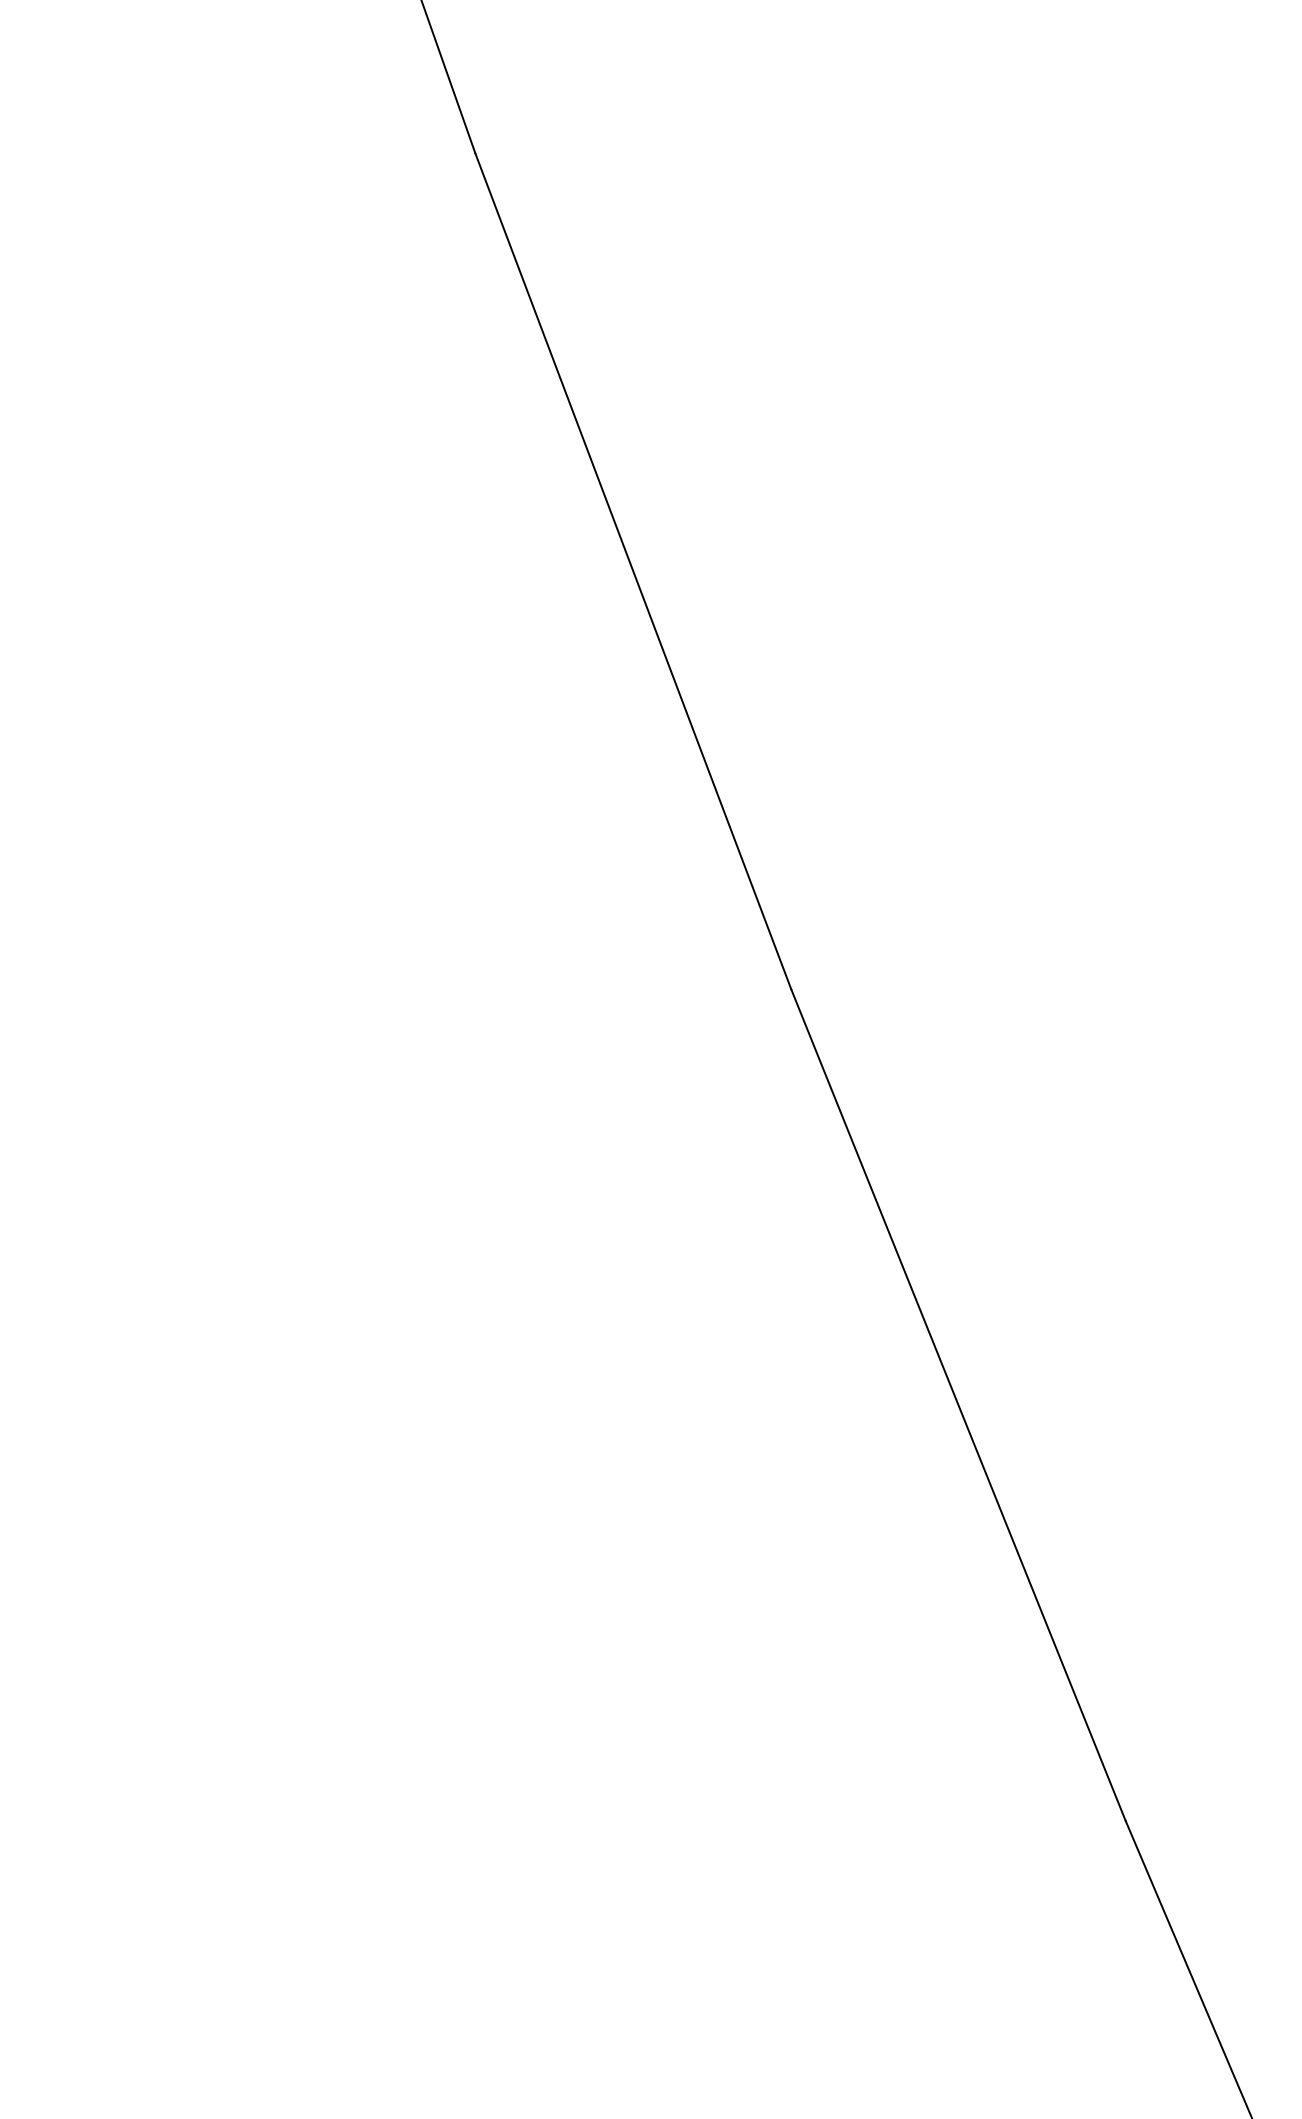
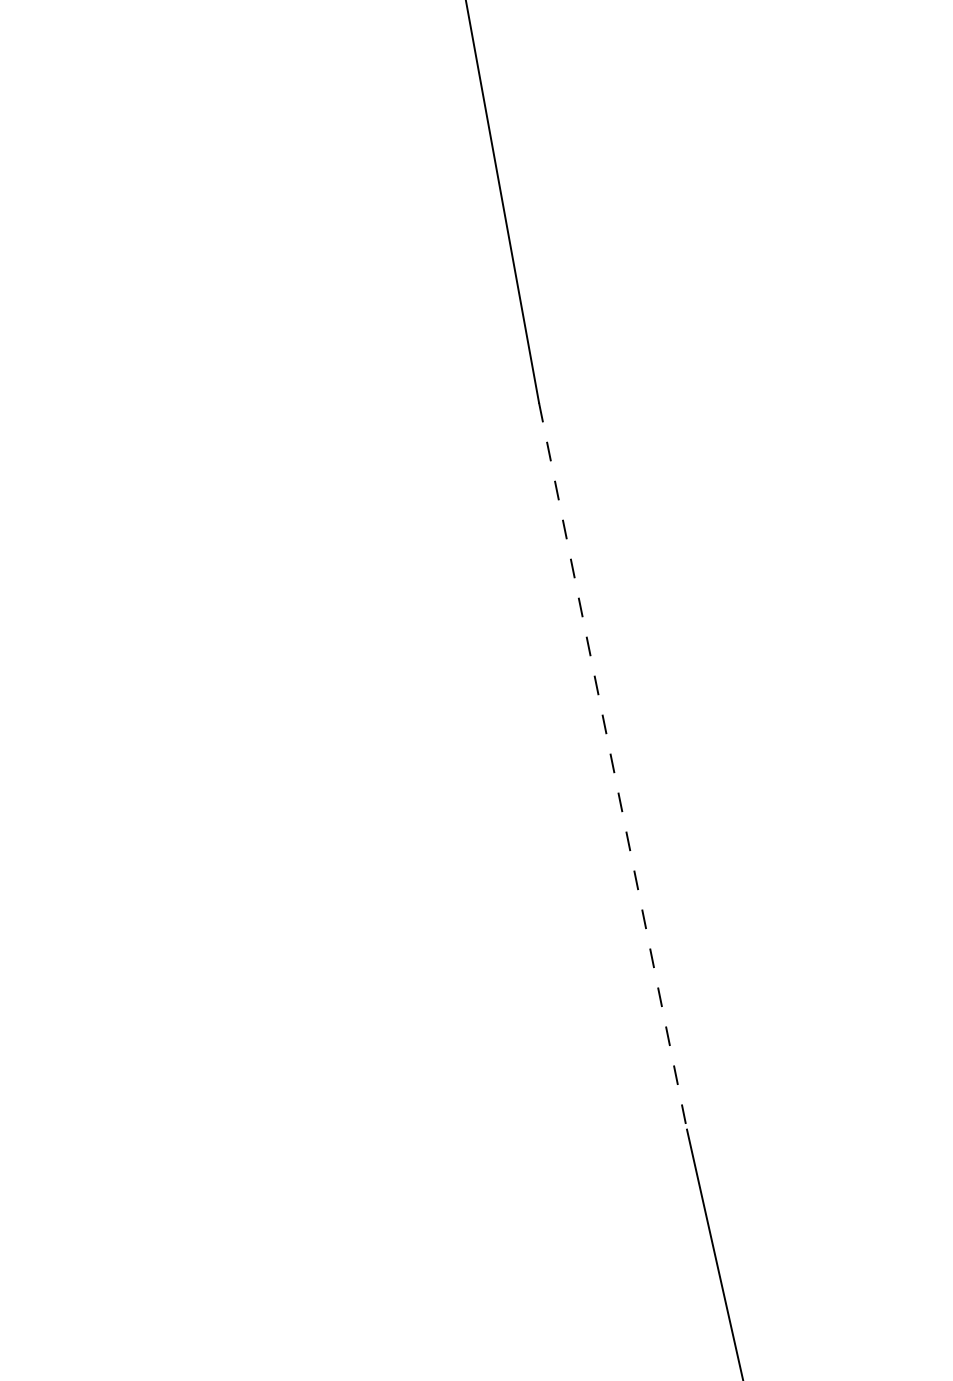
line: (958, 1405) -> (612, 766), solid -> dashed

